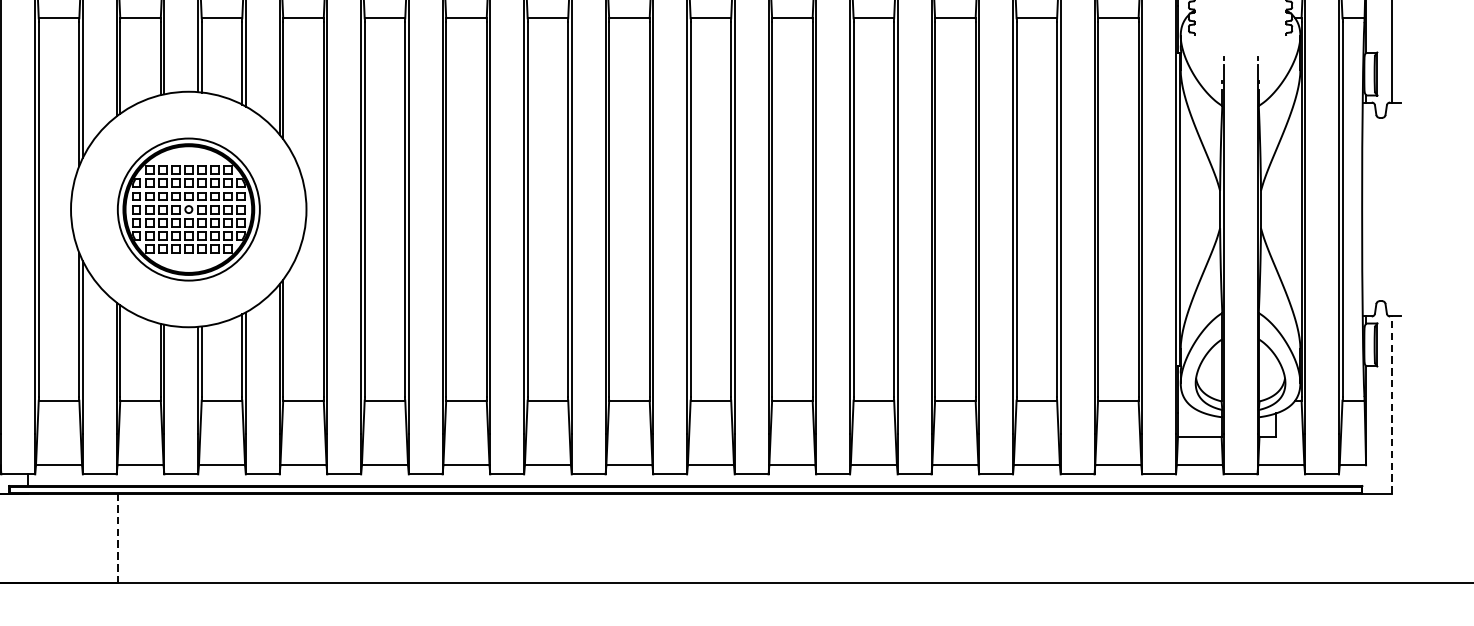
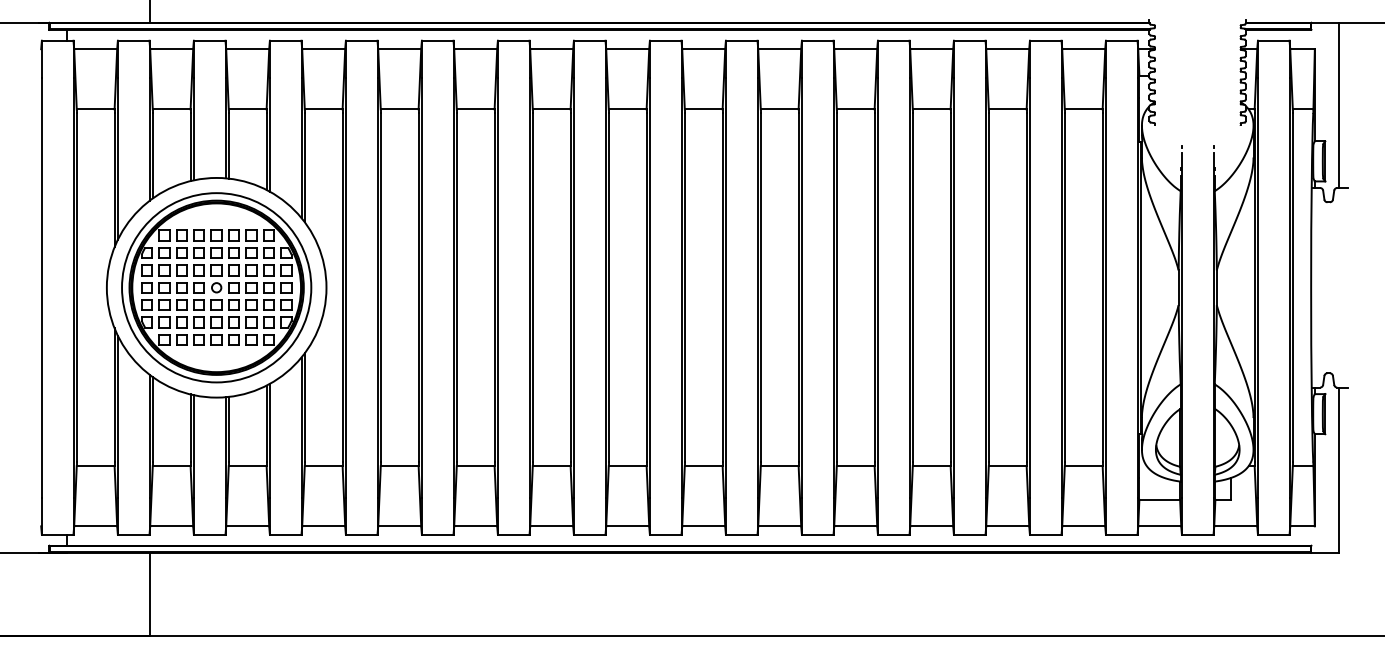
part: (188, 209) -> (216, 287), size x1.43
line: (1392, 405) -> (1339, 470), dashed -> solid
line: (117, 538) -> (150, 594), dashed -> solid

